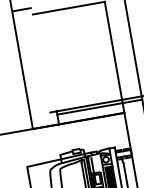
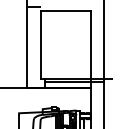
line: (40, 63) -> (40, 45), added

